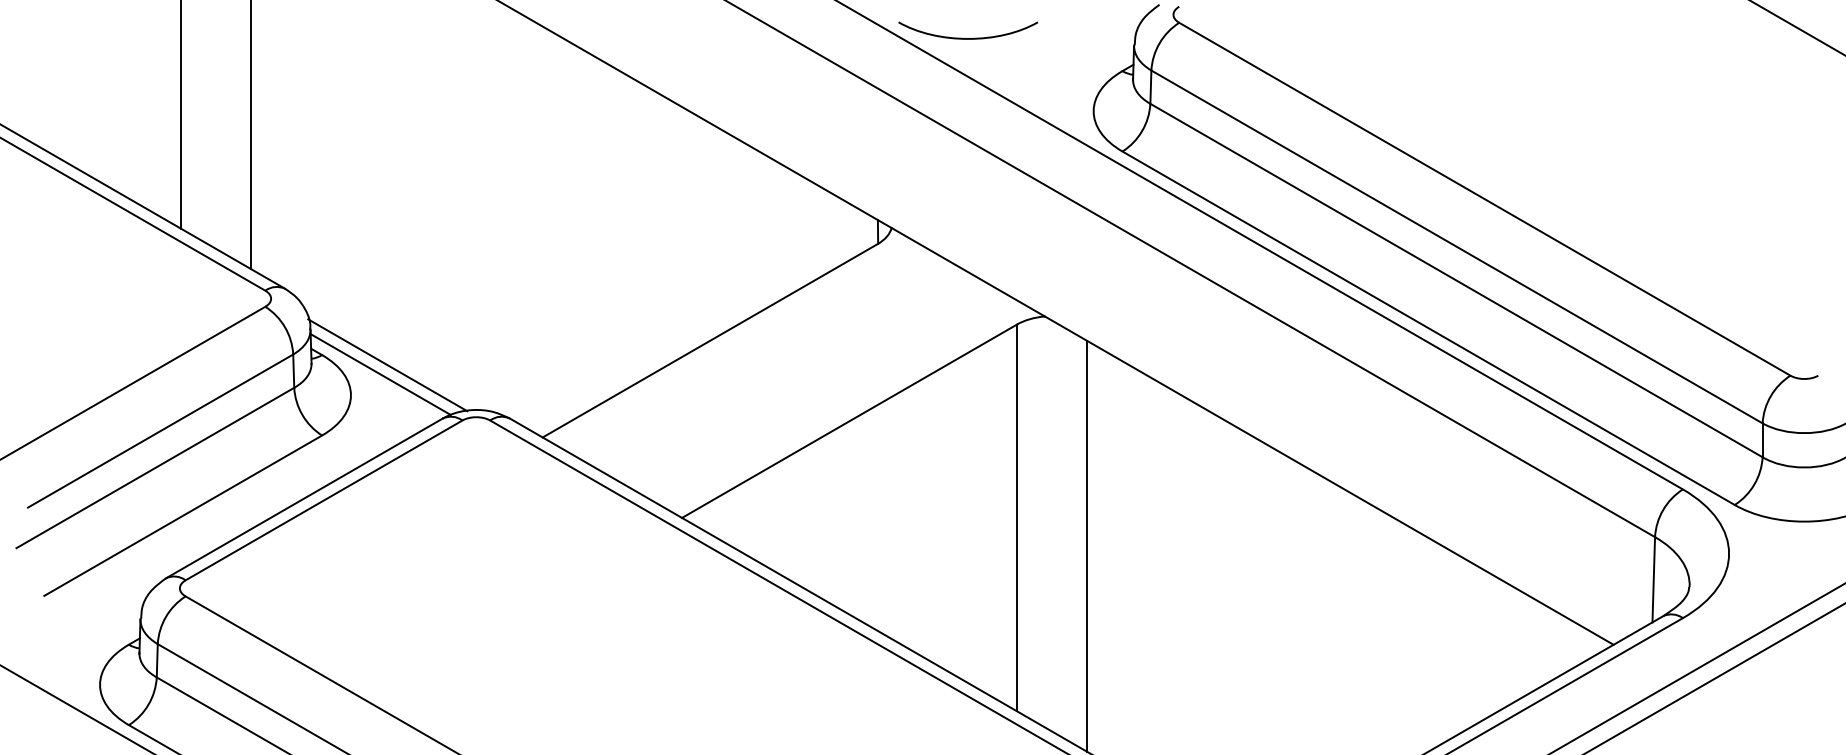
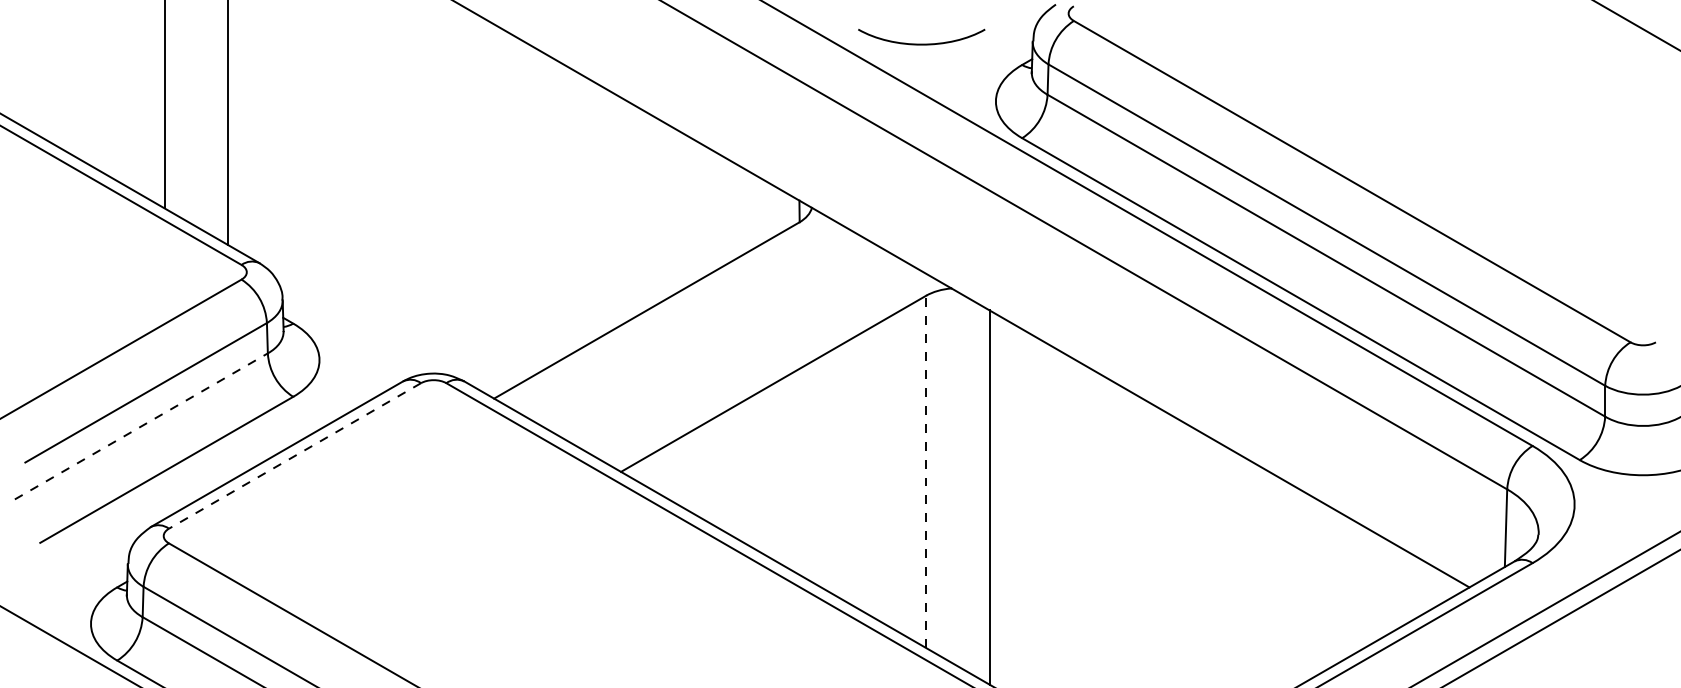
curve: (968, 37) -> (921, 43), moved
line: (387, 364) -> (352, 332), removed
line: (380, 374) -> (346, 341), removed
line: (155, 468) -> (141, 426), solid -> dashed
line: (323, 499) -> (294, 455), solid -> dashed
line: (1017, 517) -> (926, 471), solid -> dashed

